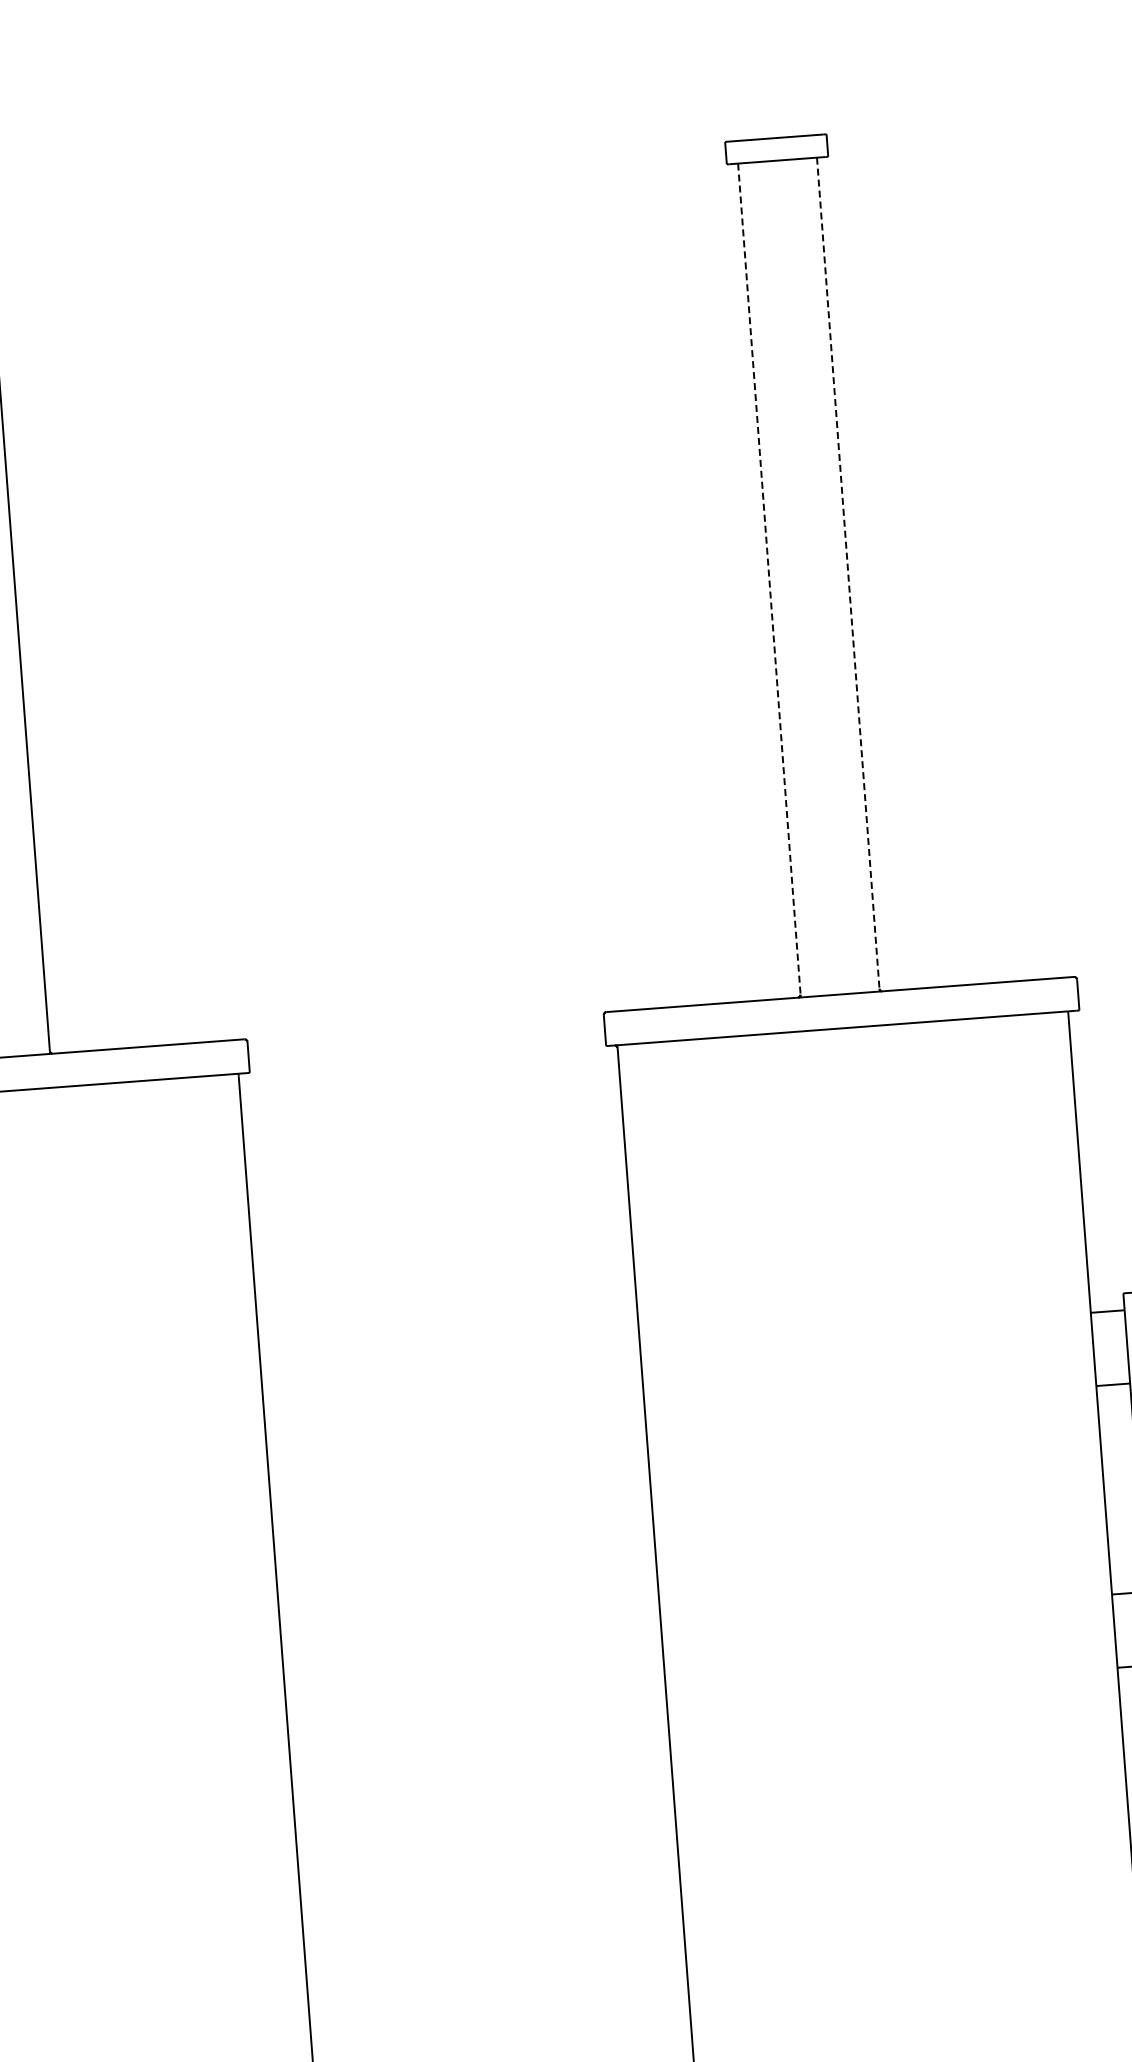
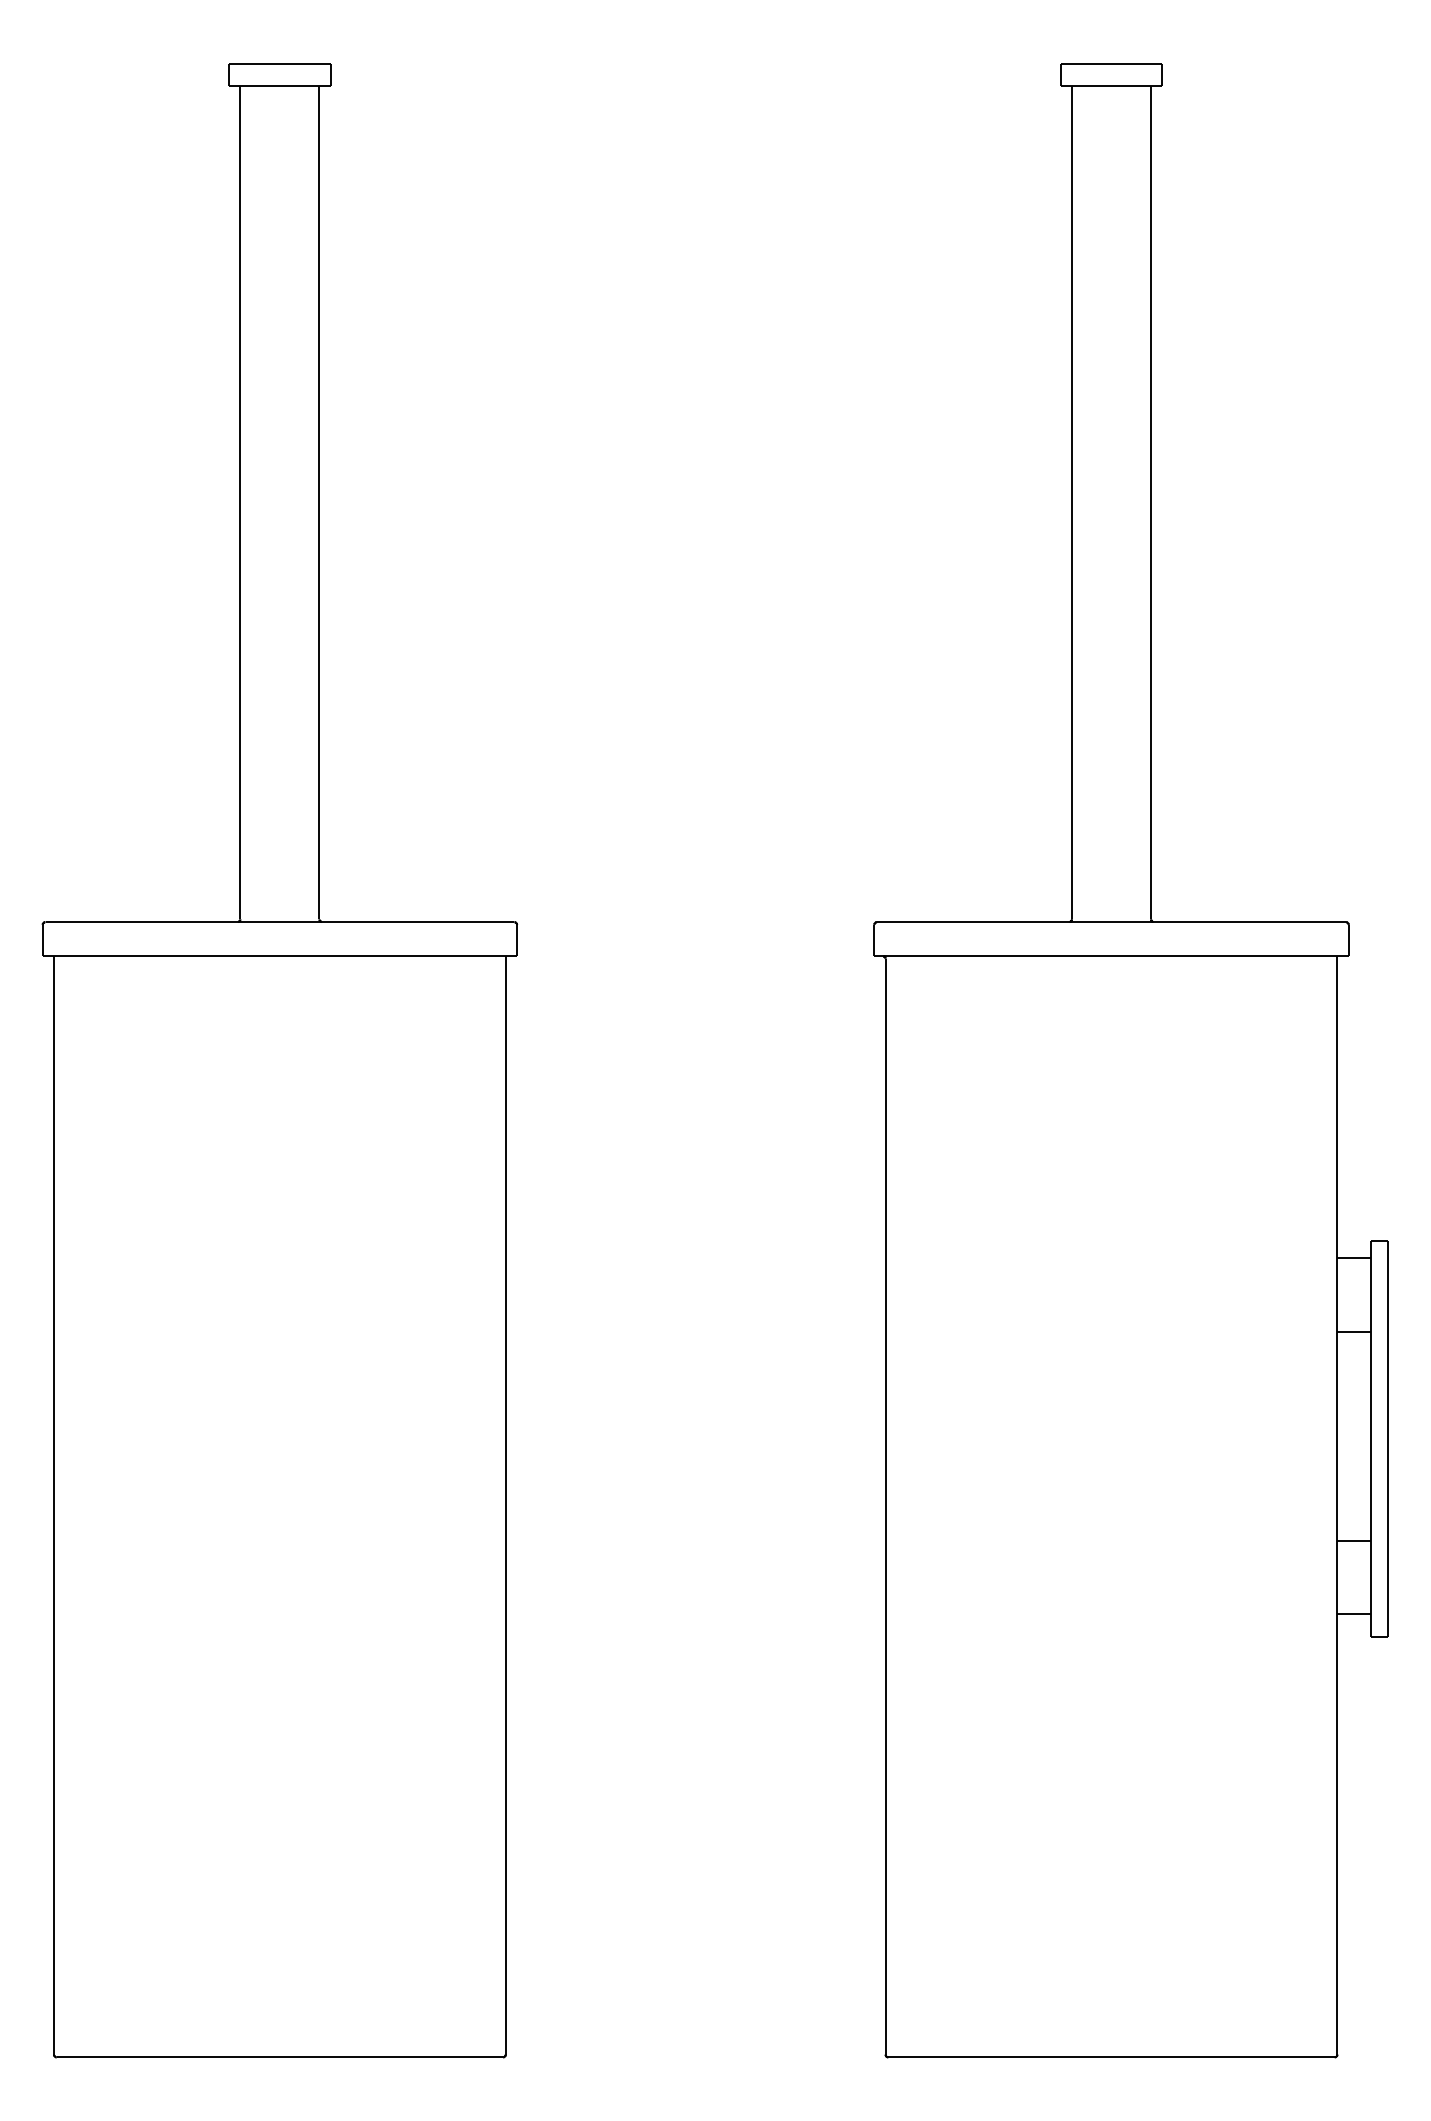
line: (848, 572) -> (1151, 502), dashed -> solid
line: (769, 578) -> (1072, 502), dashed -> solid

